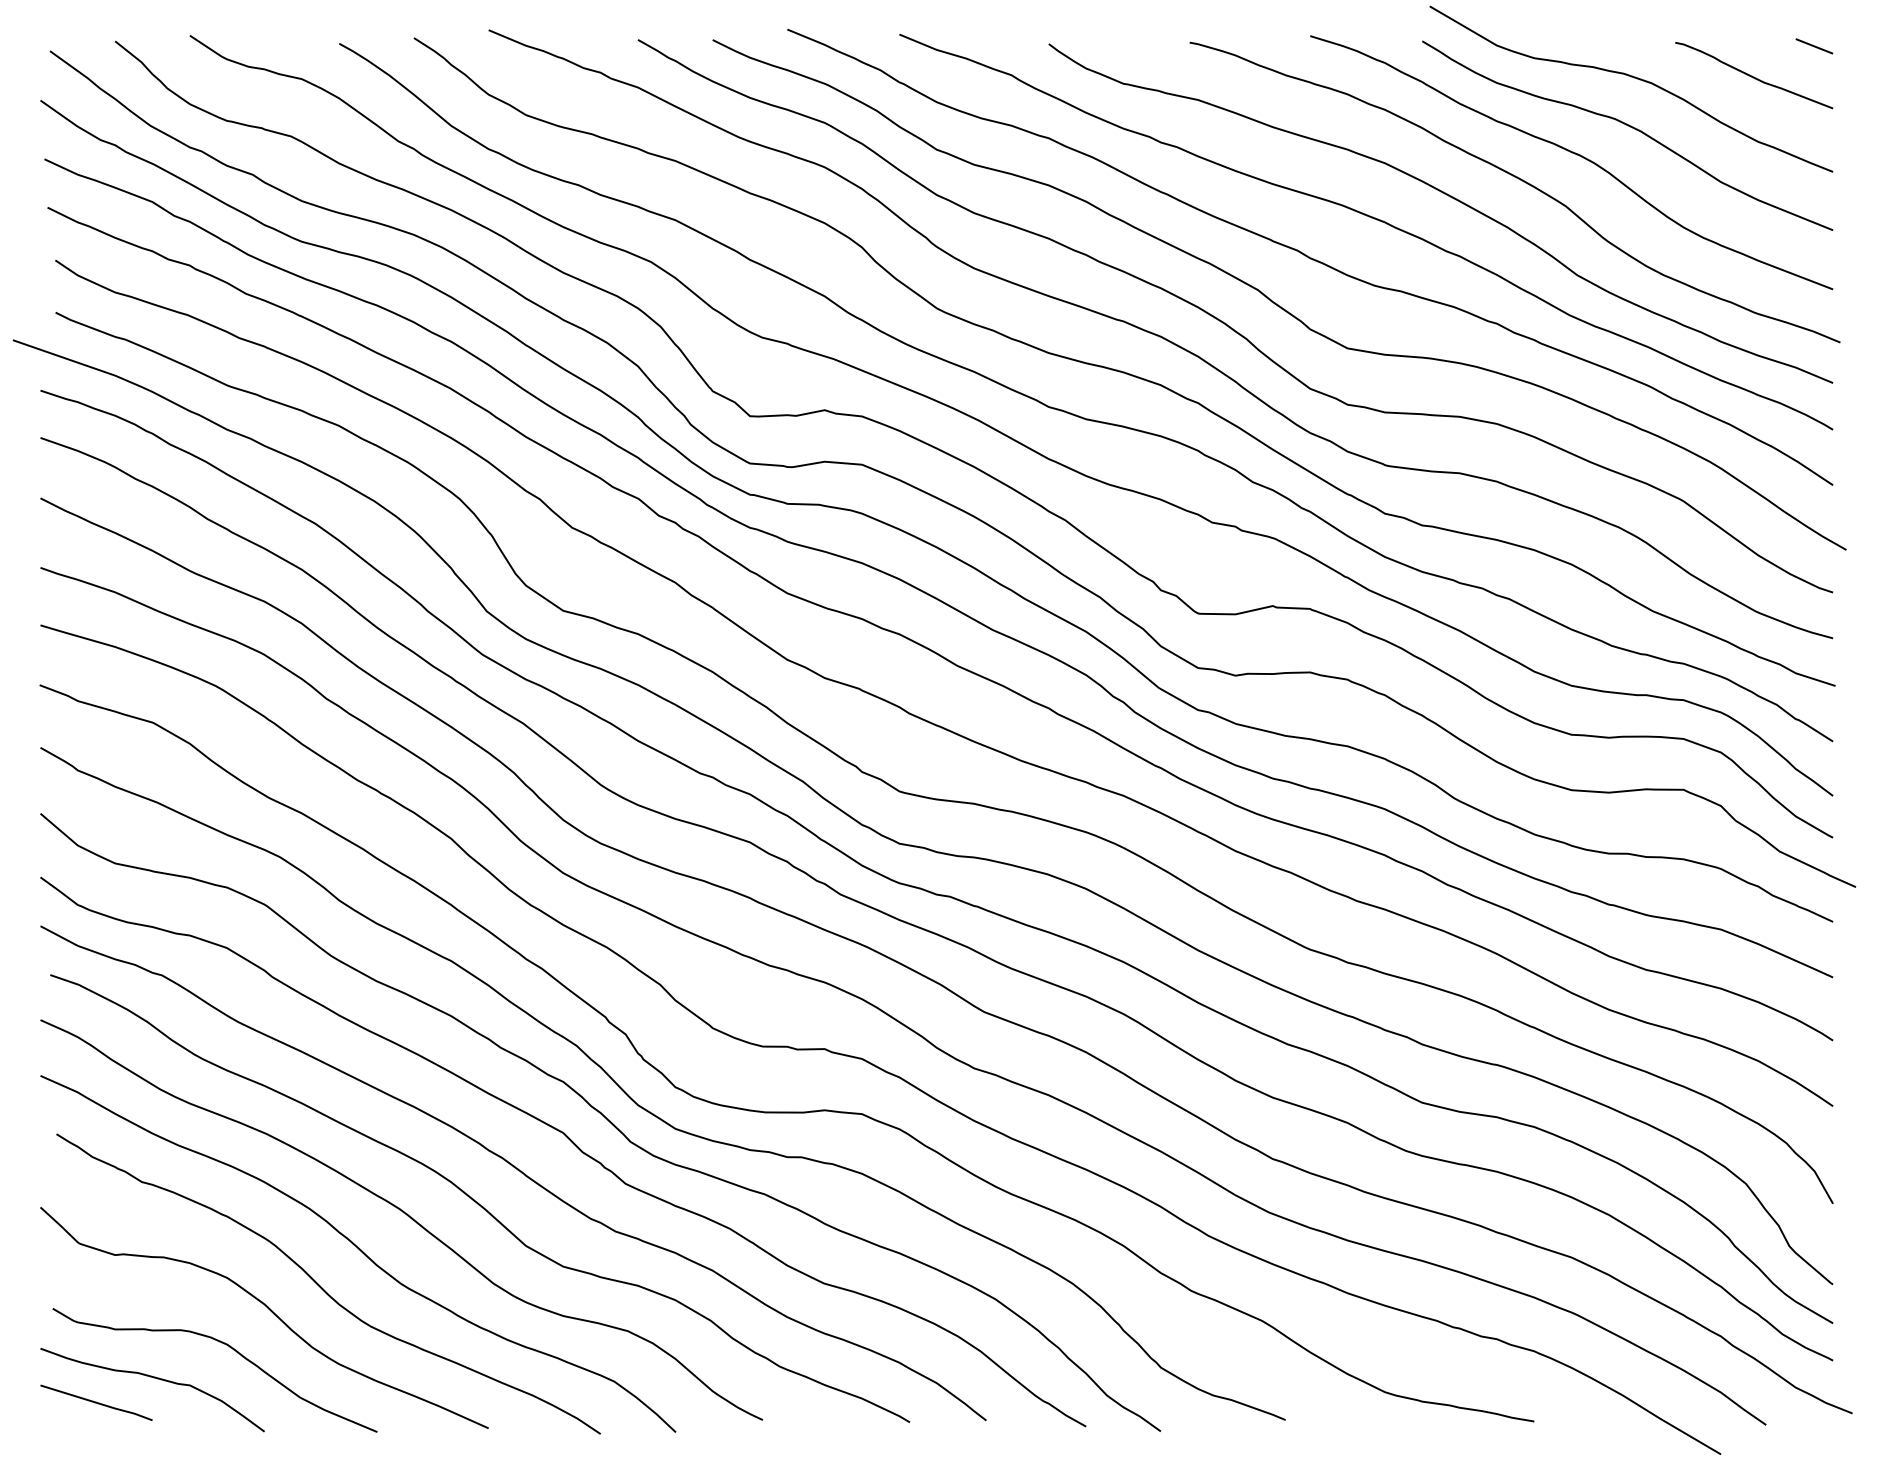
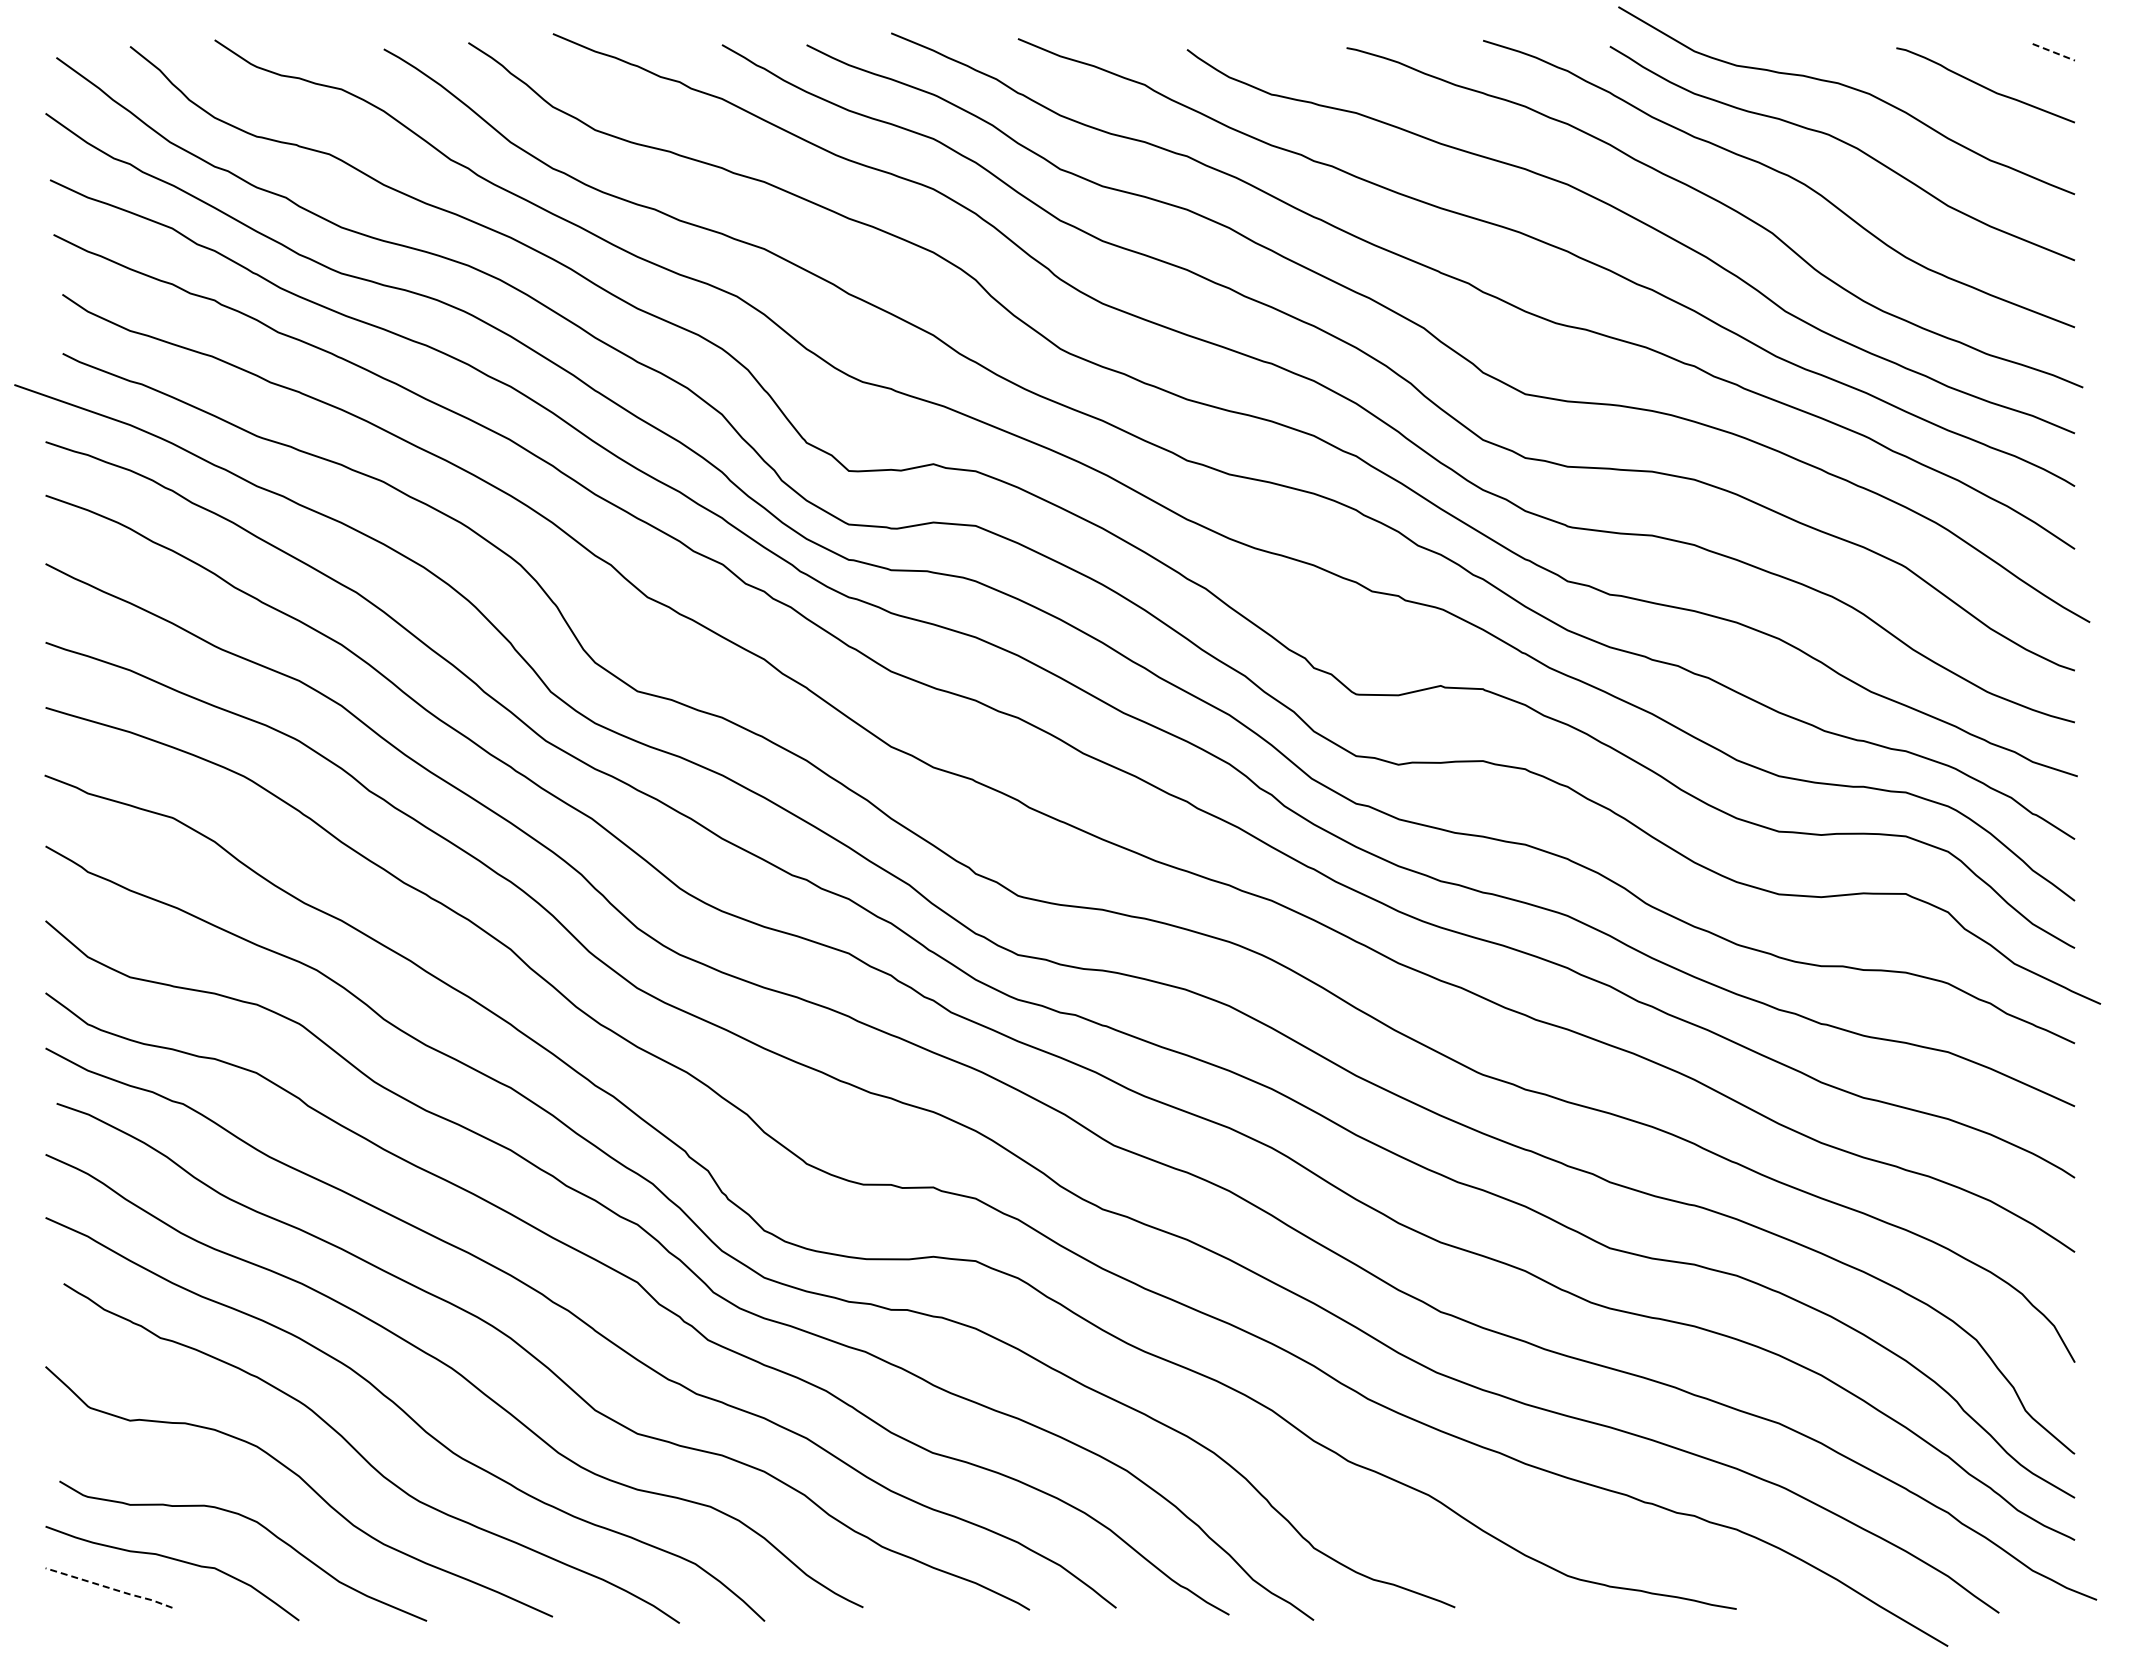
line: (1814, 46) -> (2053, 52), solid -> dashed
line: (97, 1403) -> (110, 1588), solid -> dashed

